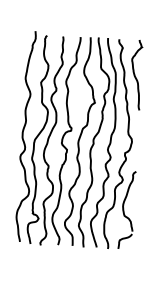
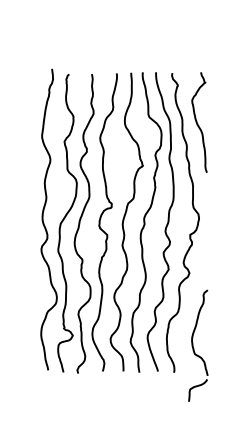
part: (127, 209) -> (198, 345), moved

